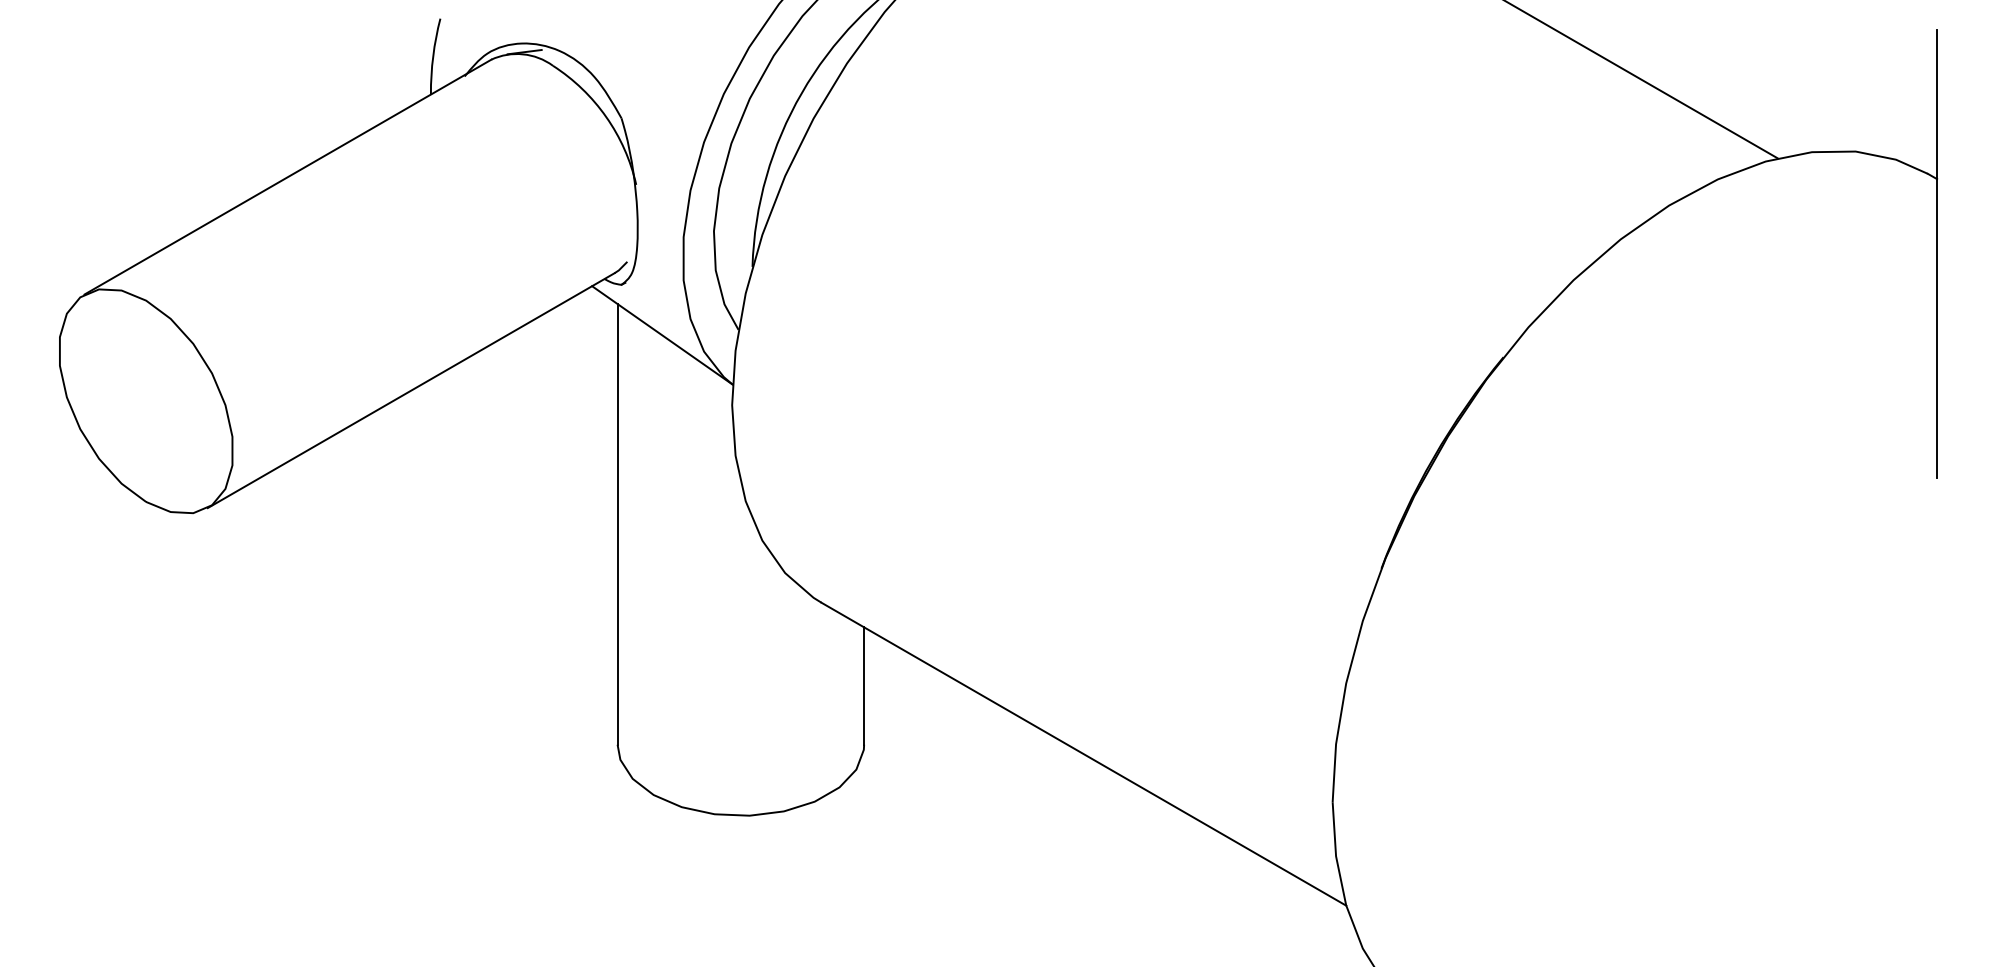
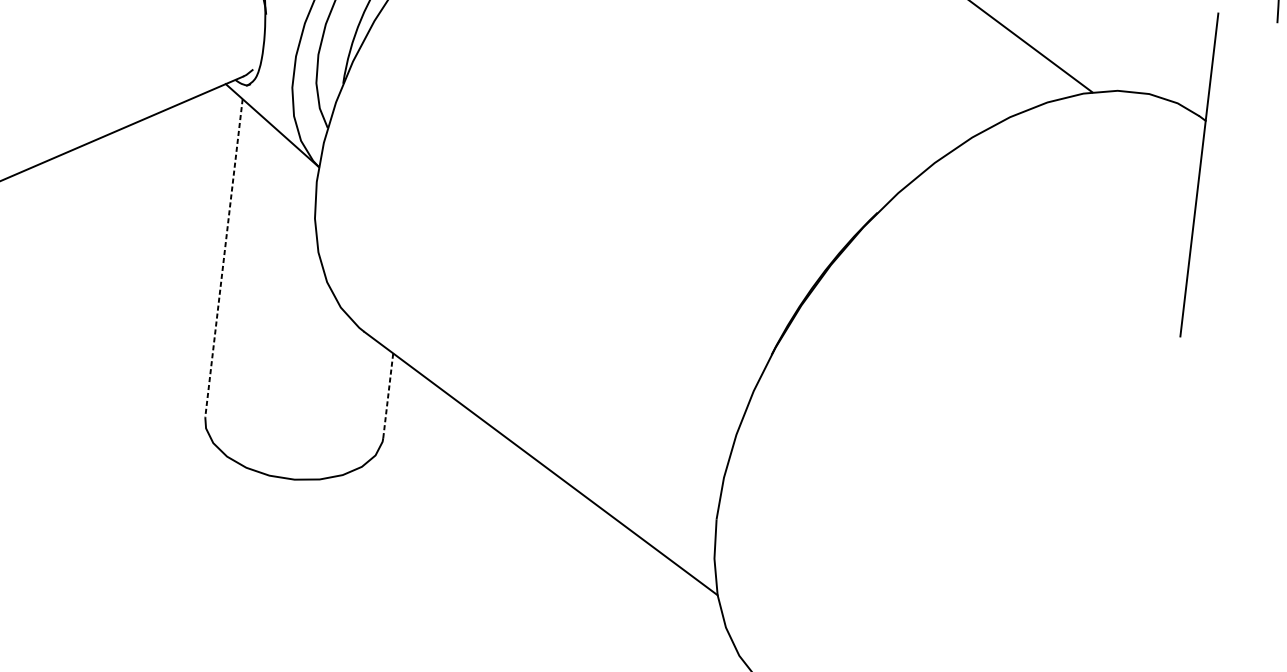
line: (617, 524) -> (223, 258), solid -> dashed
line: (864, 686) -> (388, 396), solid -> dashed

